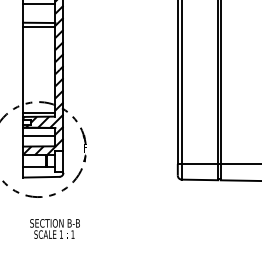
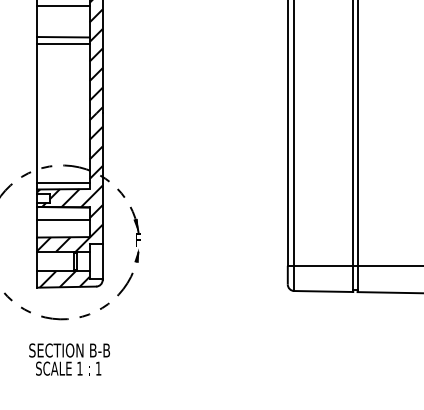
hatch: (39, 171) -> (63, 277), added
text: (54, 228) -> (68, 358), moved

